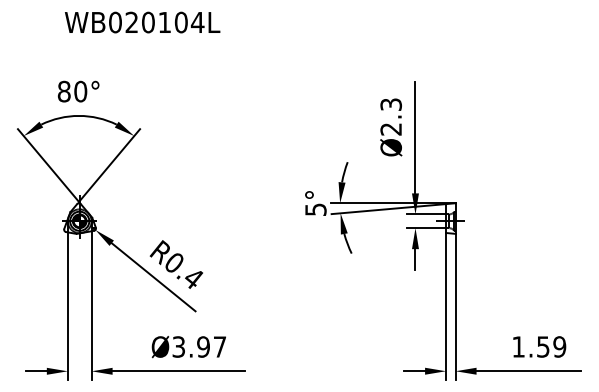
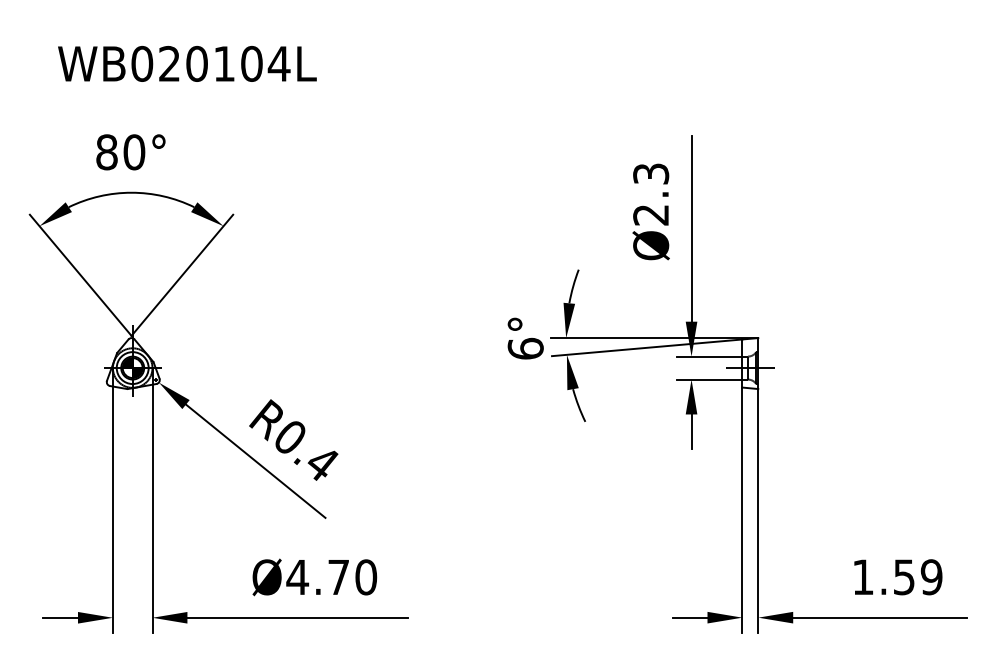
text: (142, 22) -> (187, 63), moved
text: (315, 209) -> (525, 348), 5° -> 6°
text: (199, 346) -> (332, 576), Ø3.97 -> Ø4.70

